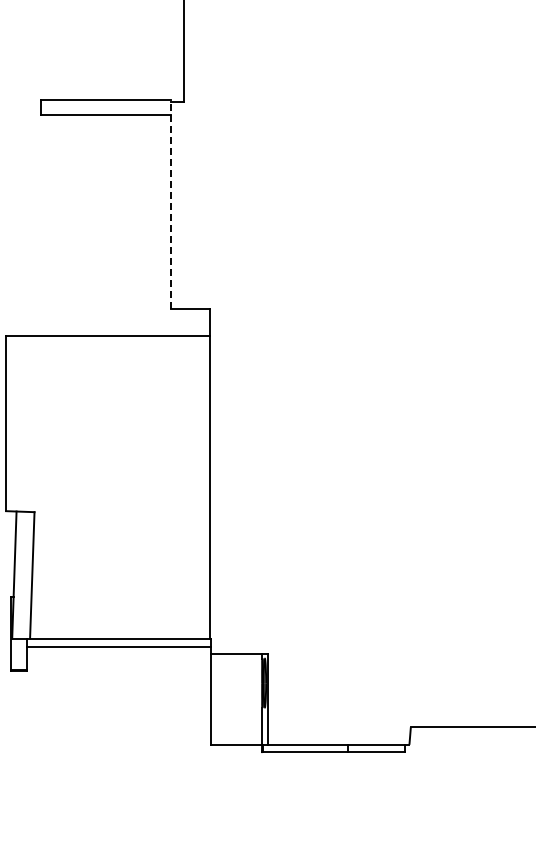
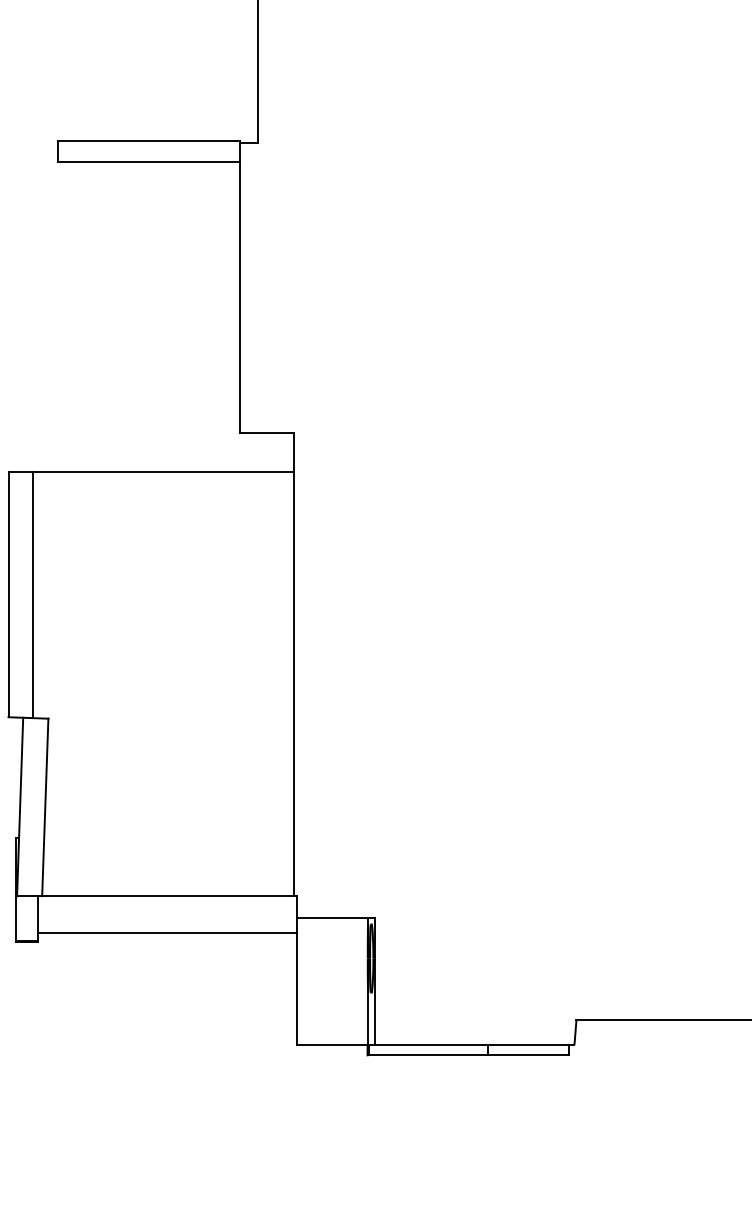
line: (170, 203) -> (239, 285), dashed -> solid
line: (23, 423) -> (32, 594), added
line: (119, 647) -> (167, 933), moved

